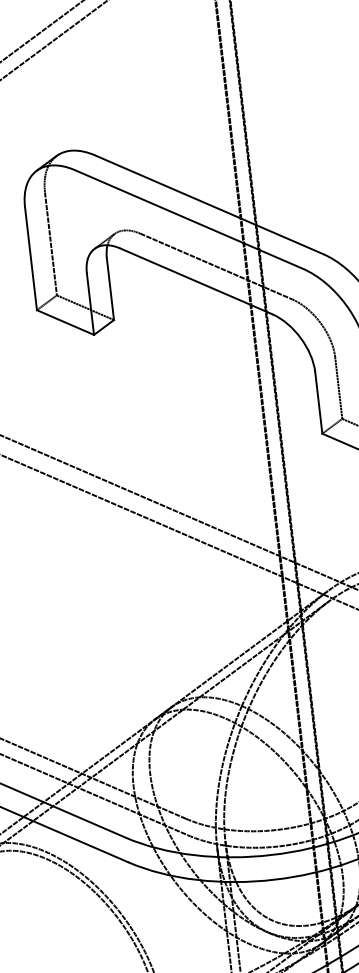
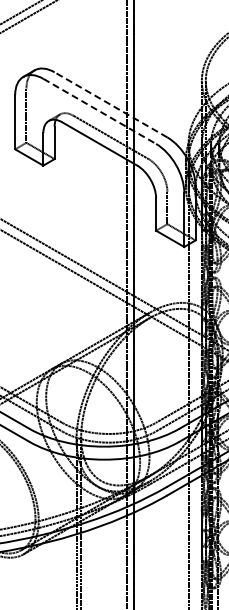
line: (208, 204) -> (110, 104), solid -> dashed
line: (190, 219) -> (100, 111), solid -> dashed

